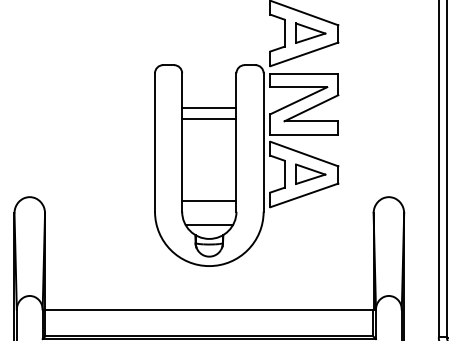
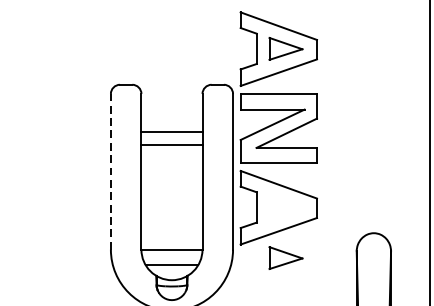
line: (155, 142) -> (111, 171), solid -> dashed
part: (310, 173) -> (285, 257), moved
line: (209, 200) -> (172, 249), moved

